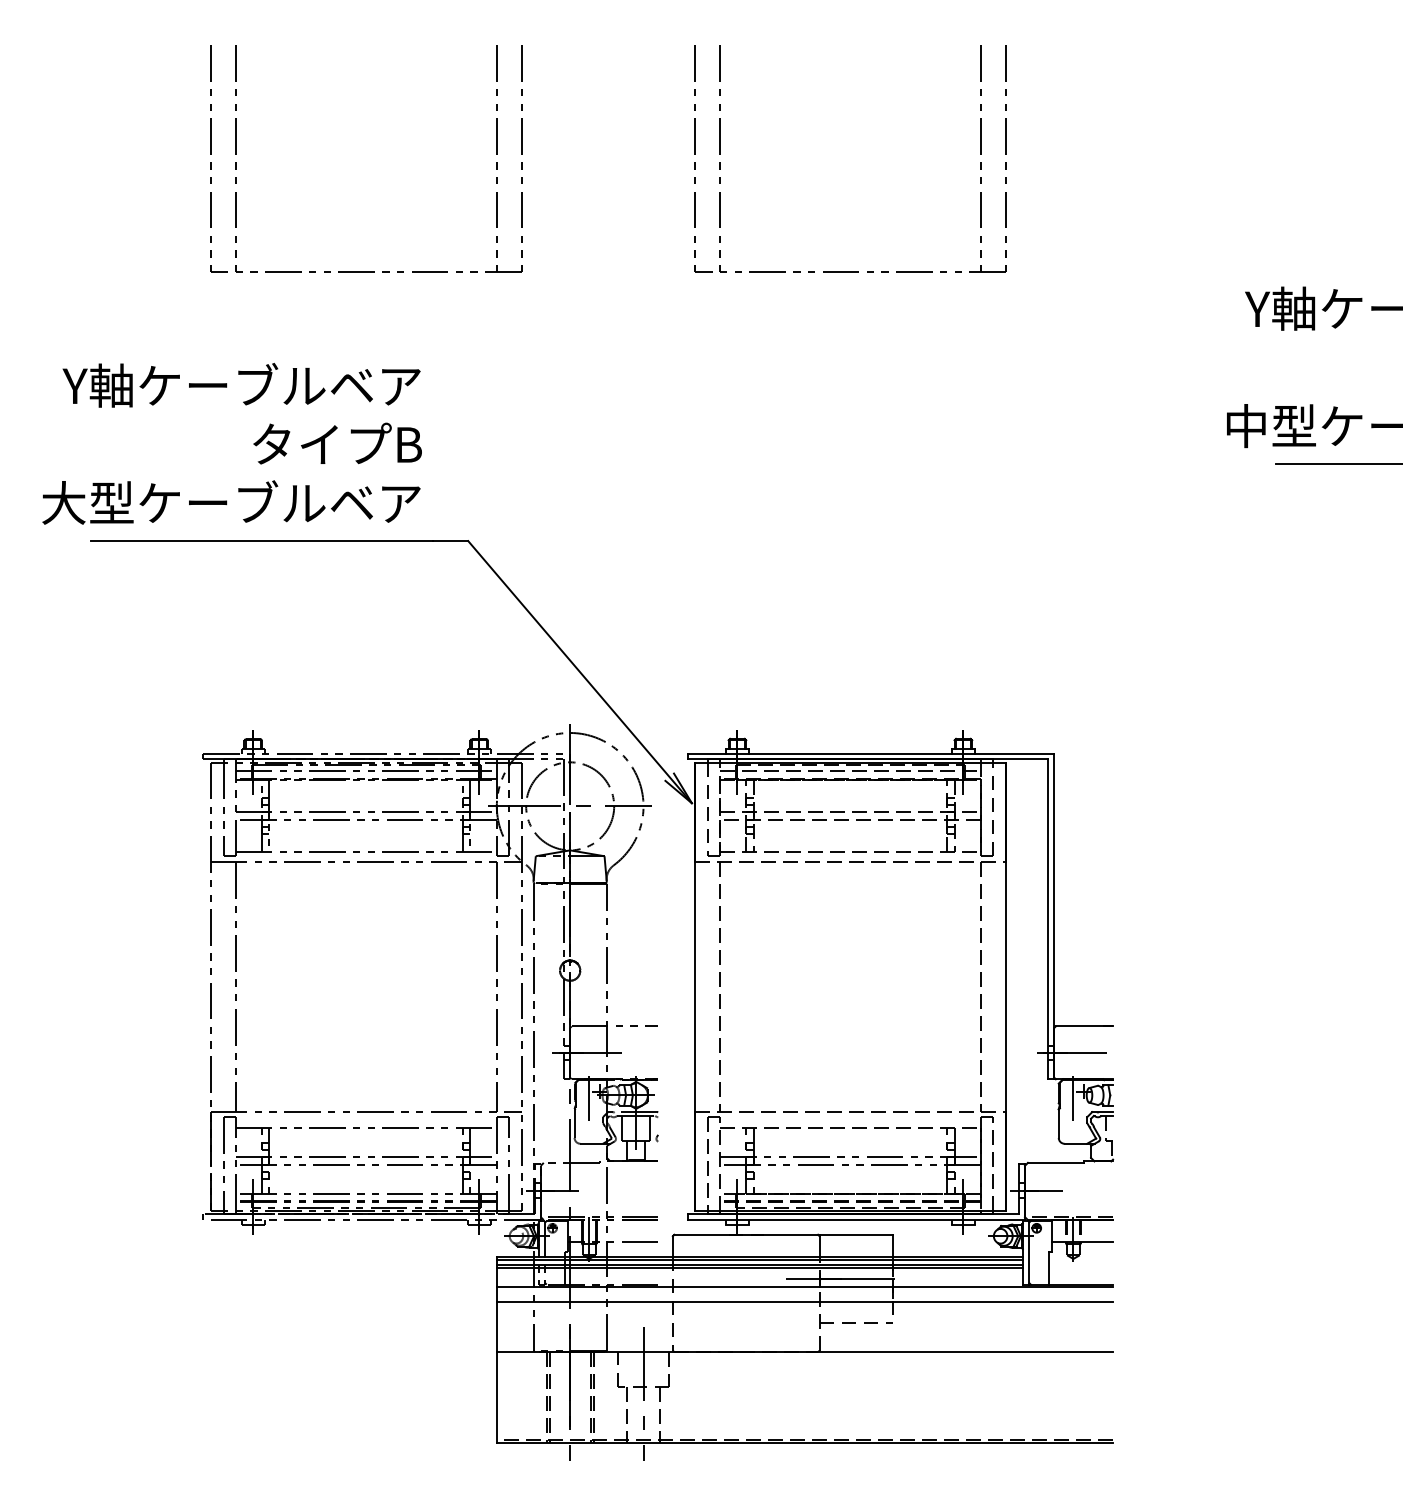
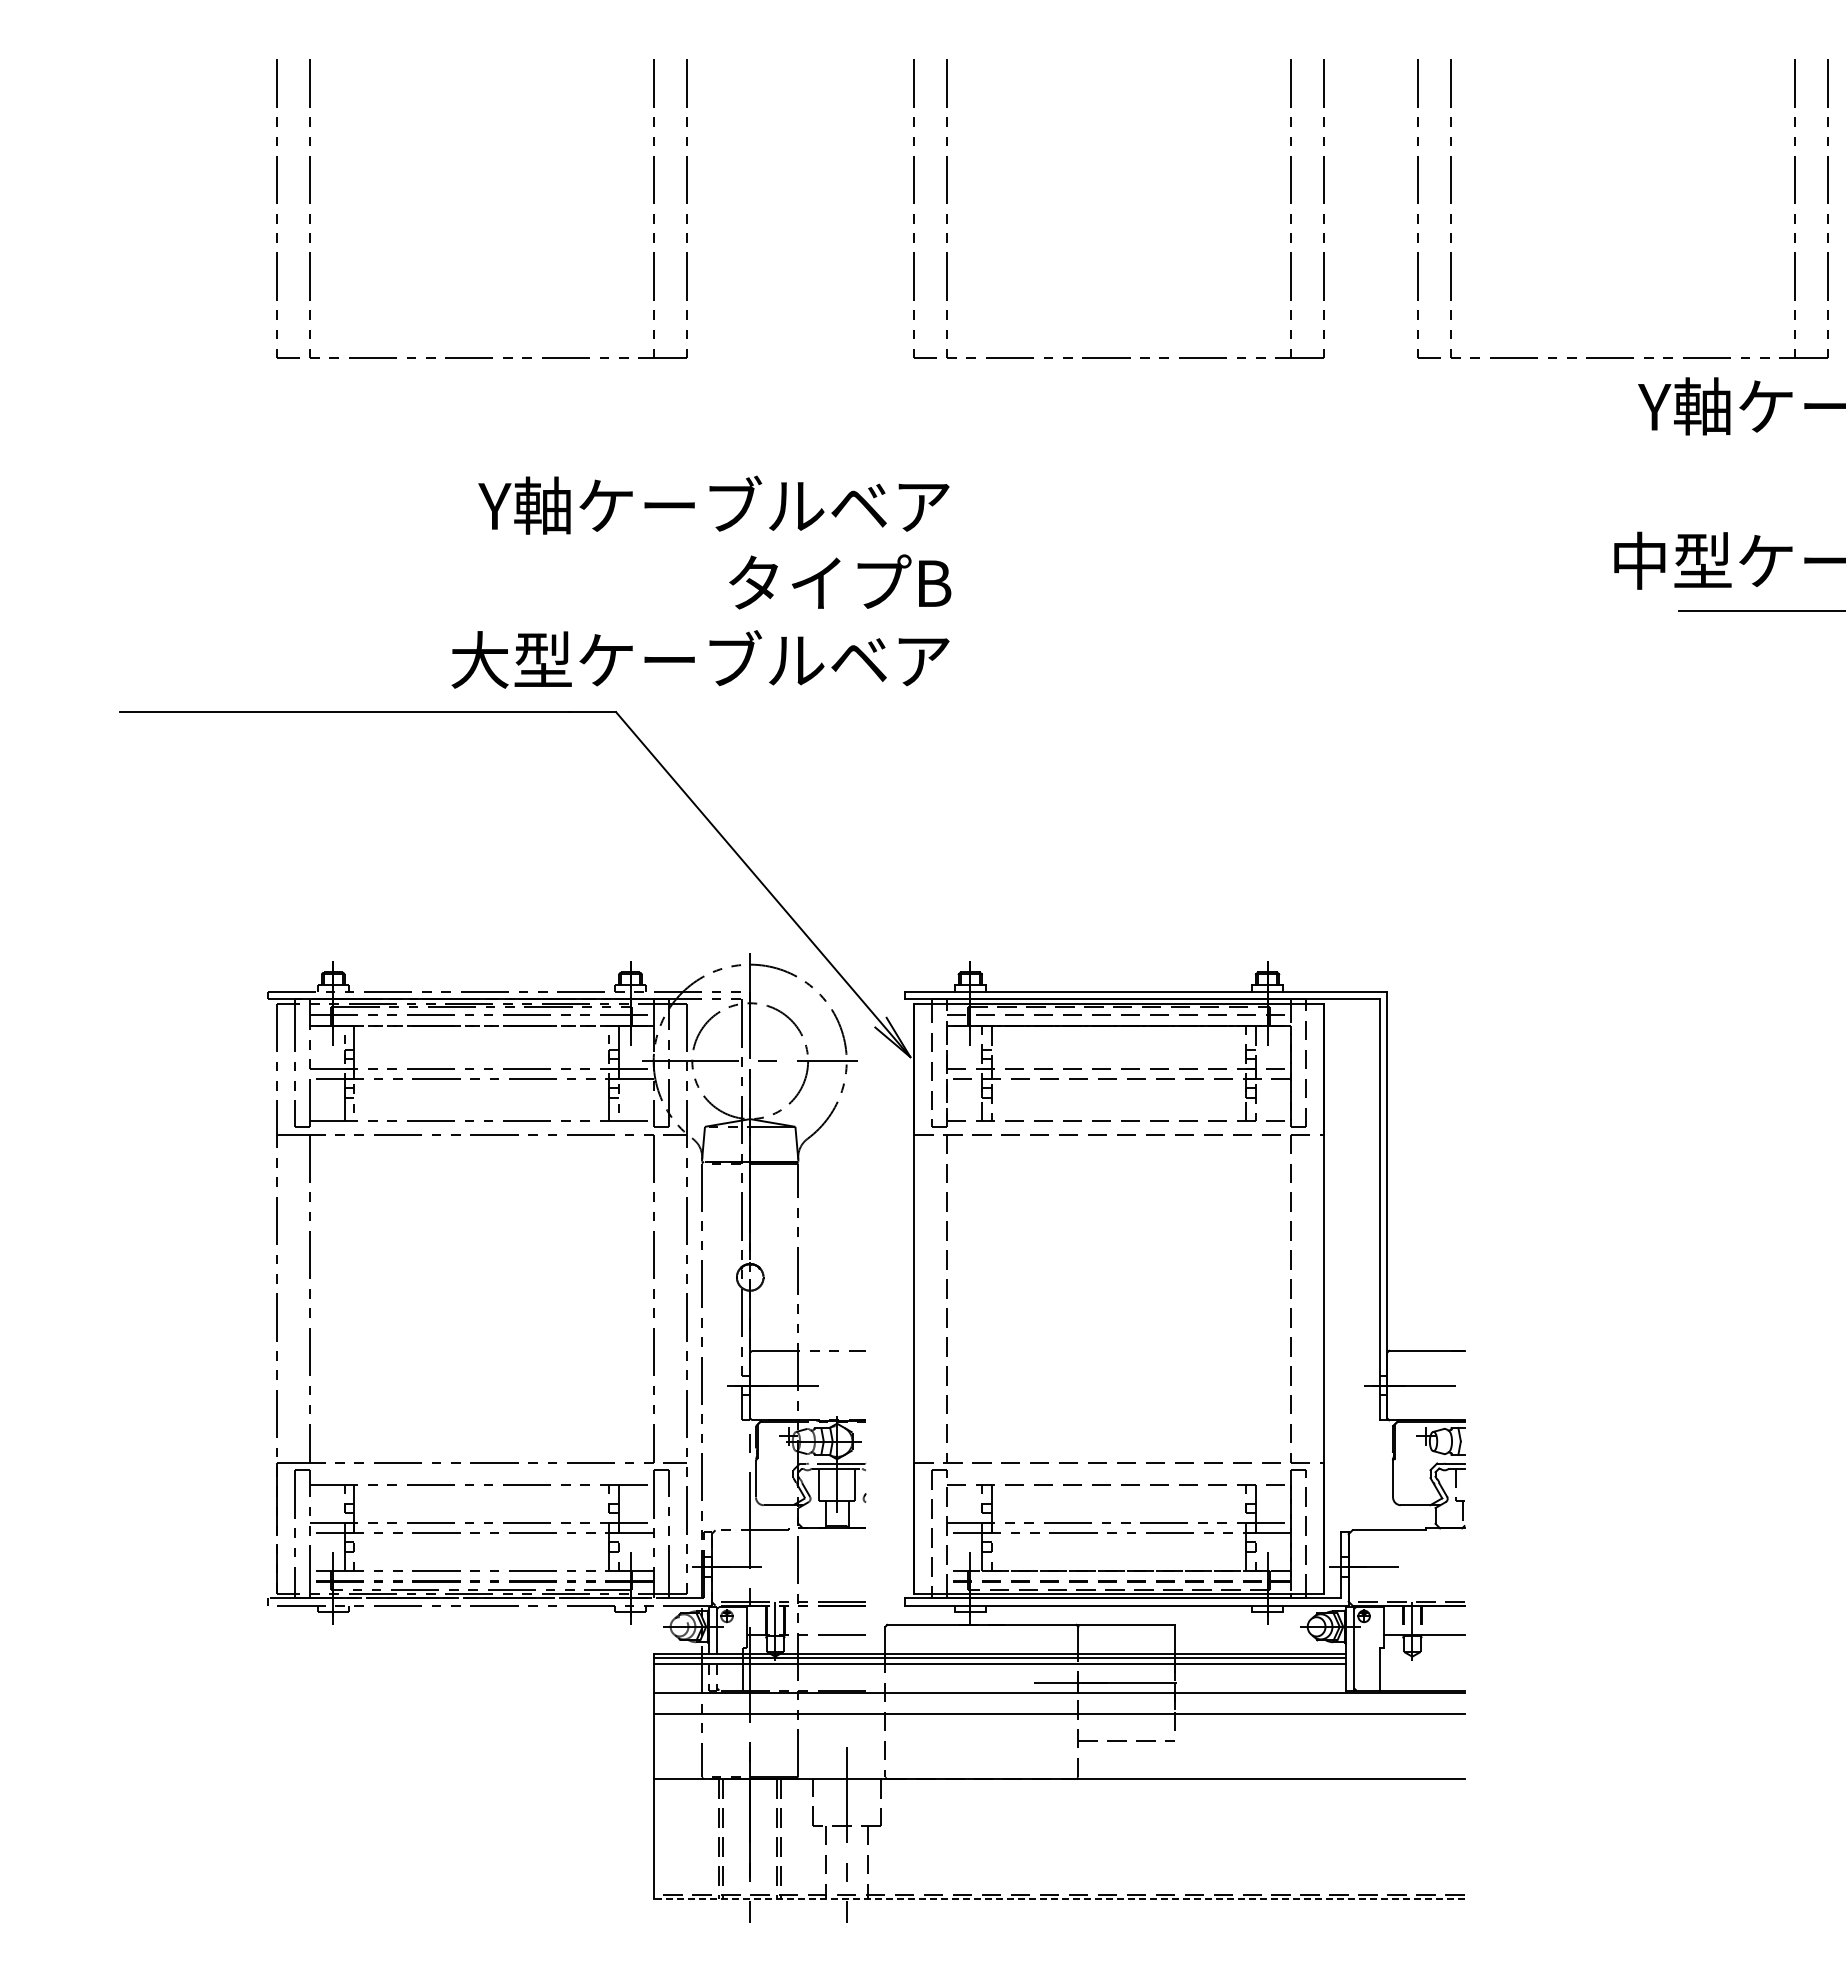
part: (1233, 271) -> (1622, 357), added
text: (232, 443) -> (701, 581), moved
line: (589, 1098) -> (775, 1445), removed
line: (1073, 1098) -> (1412, 1445), removed
line: (759, 1267) -> (999, 1668), removed
line: (804, 1443) -> (1058, 1899), solid -> dashed

